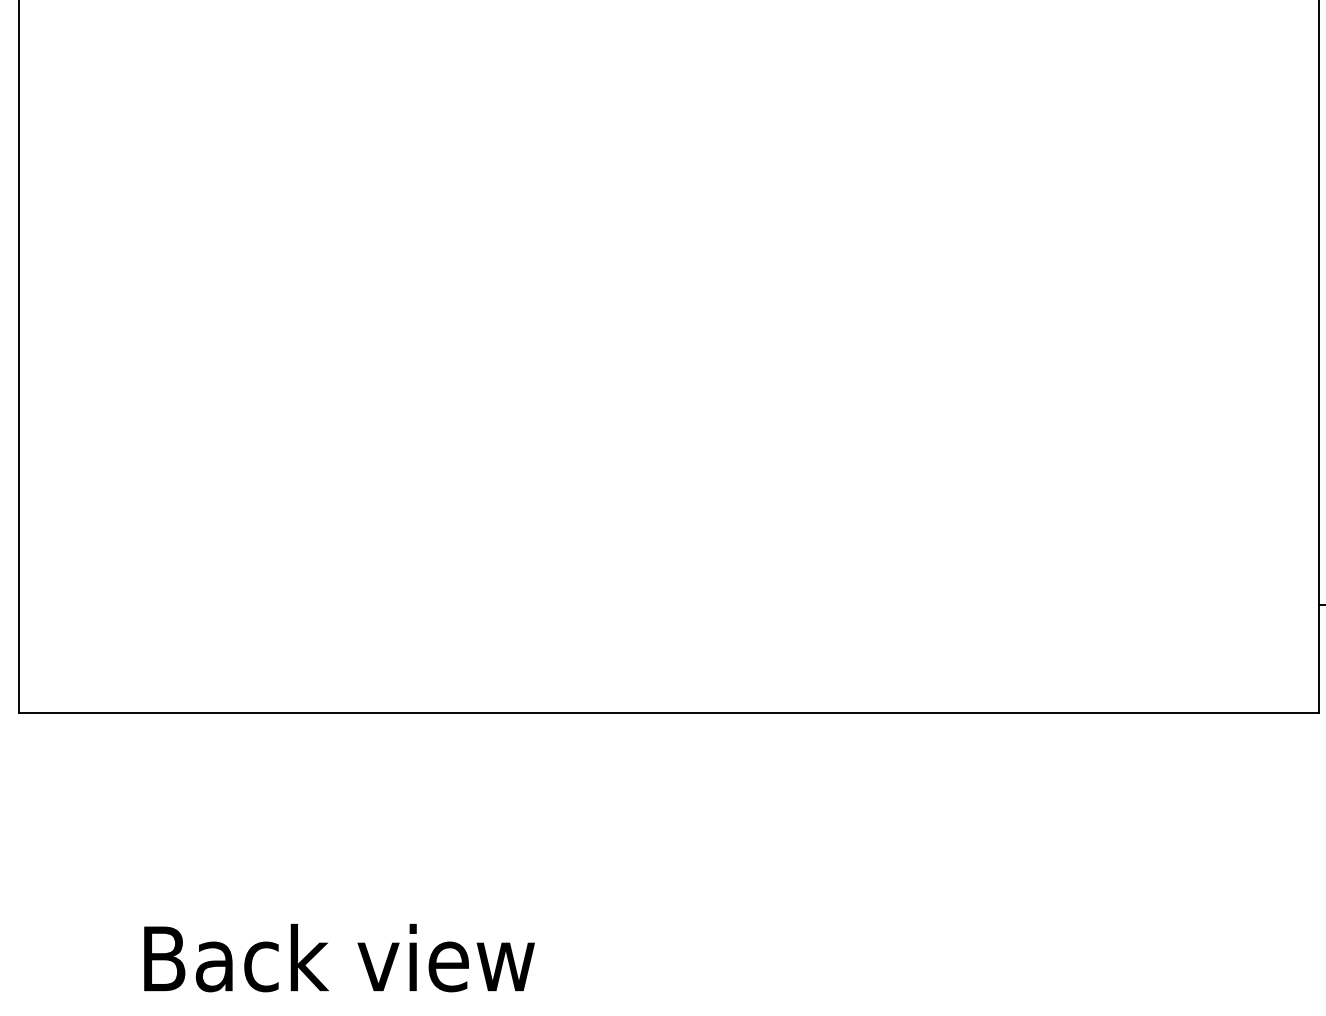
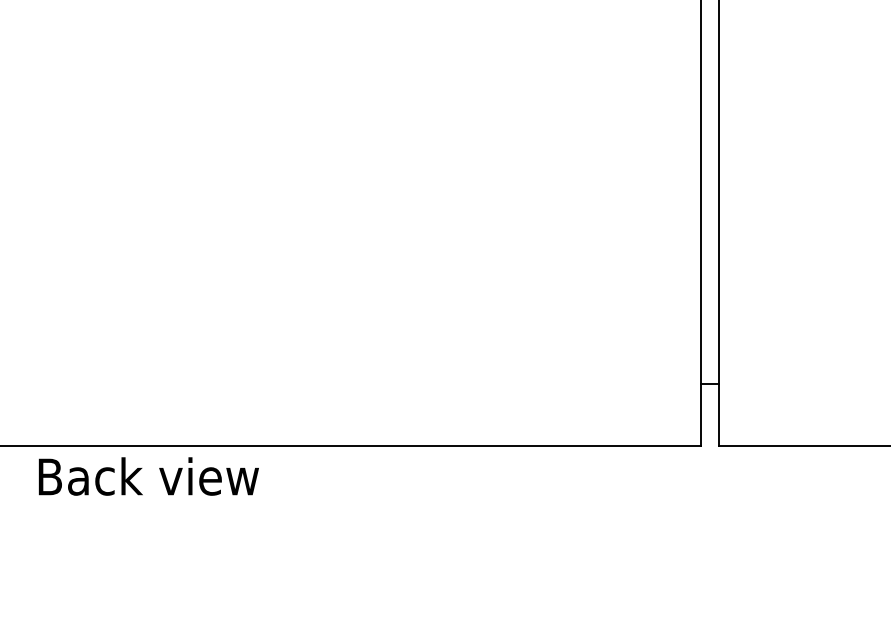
text: (338, 957) -> (148, 476), moved

